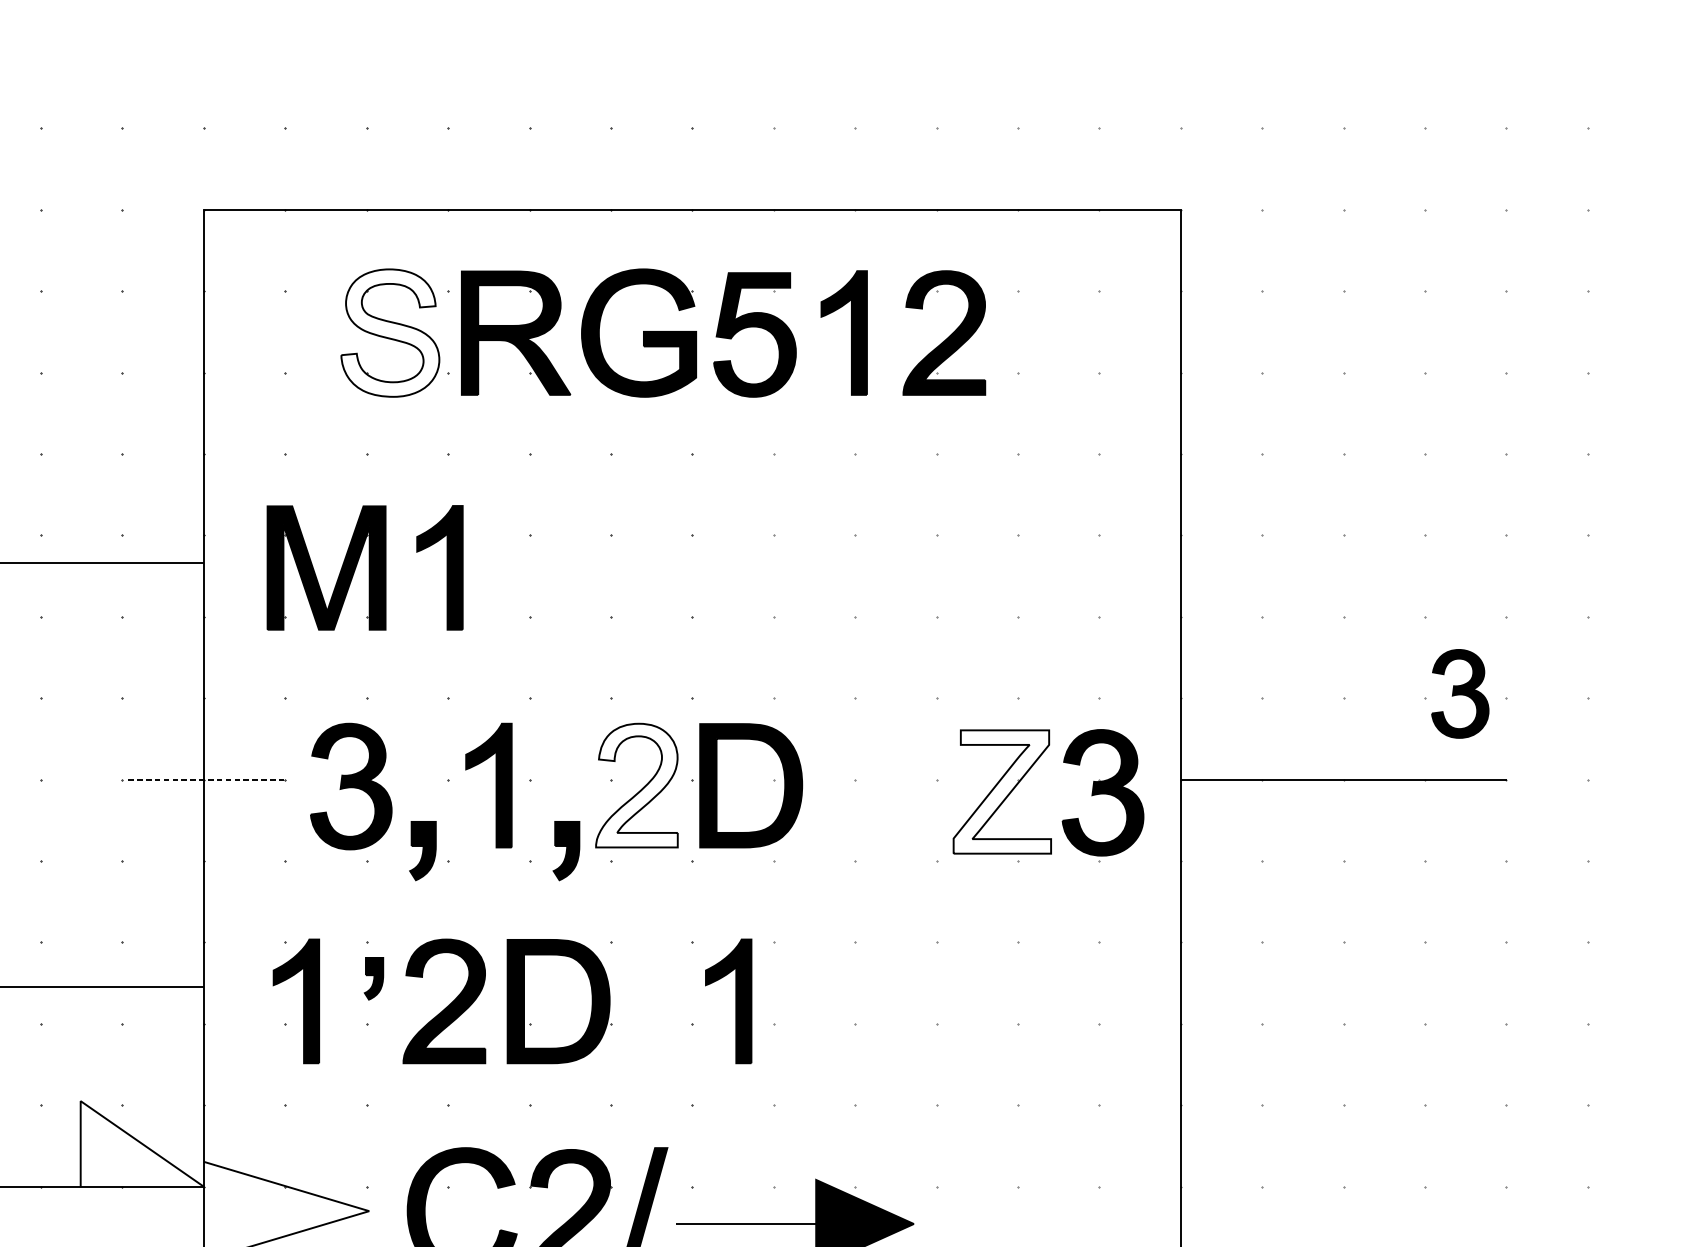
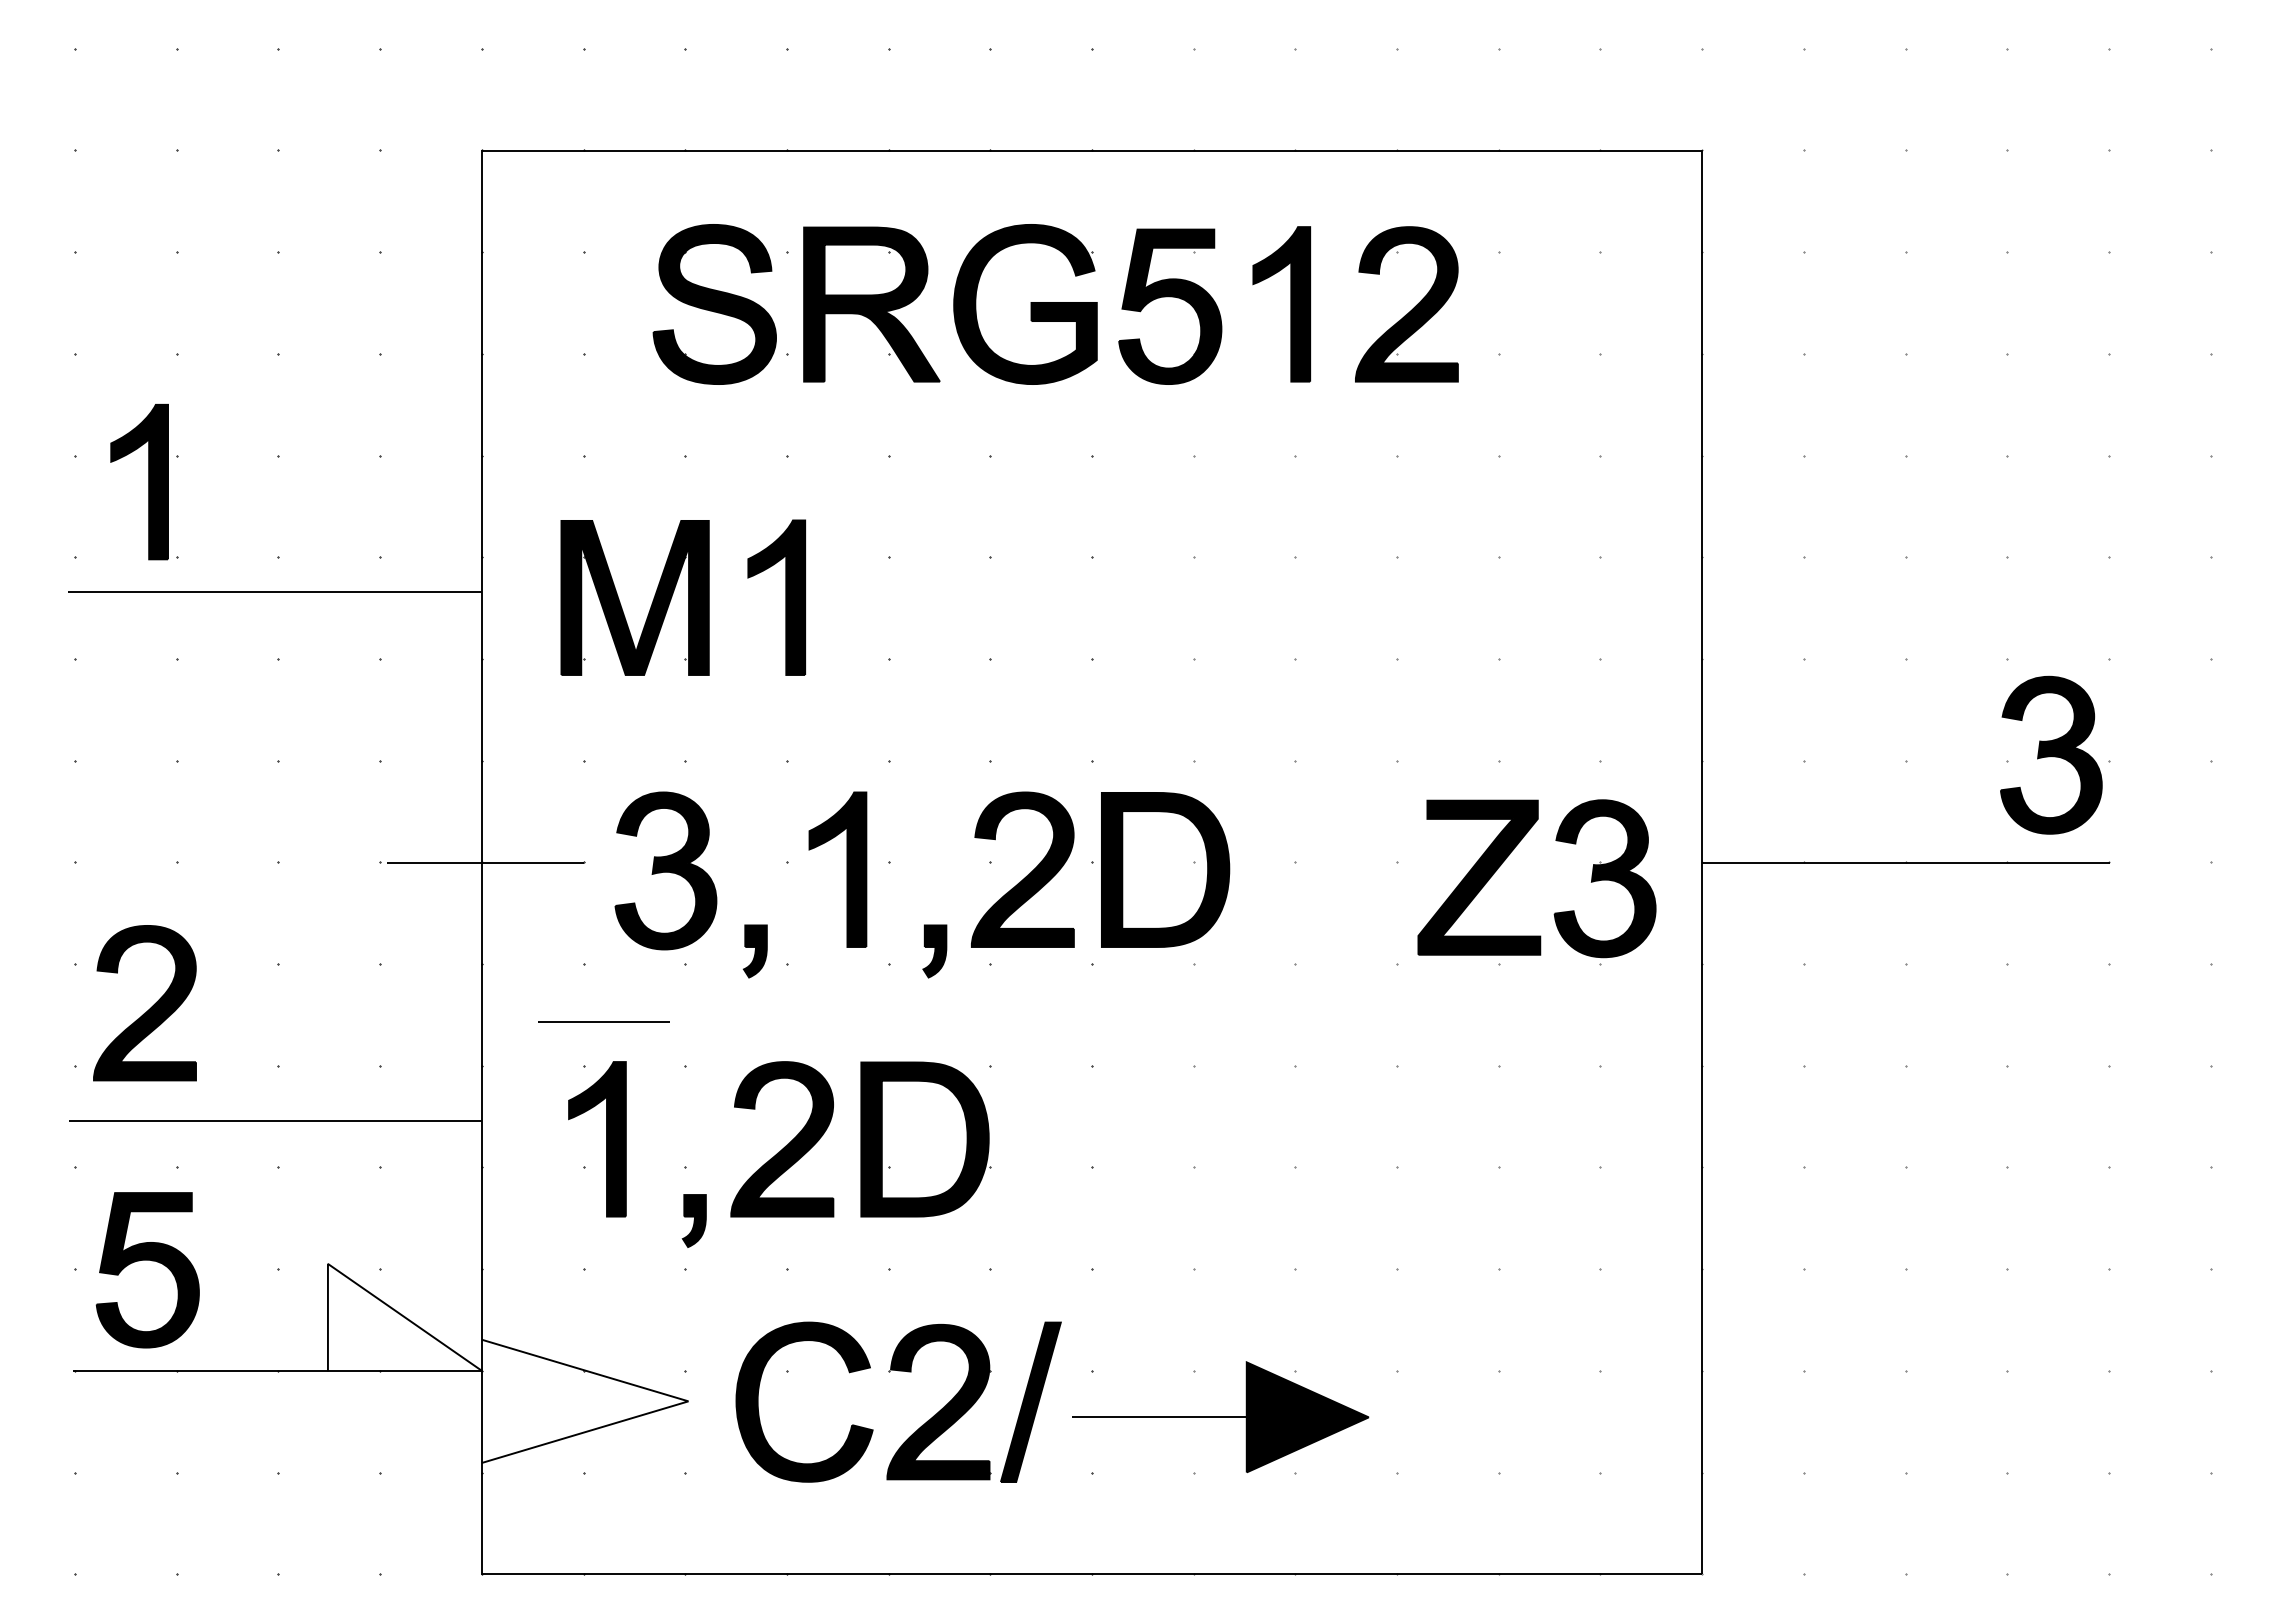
fill: (390, 333) -> (714, 304), added
part: (1460, 693) -> (2051, 754), size x1.43
line: (206, 779) -> (485, 862), dashed -> solid
fill: (636, 785) -> (1022, 869), added
fill: (1002, 791) -> (1479, 877), added
part: (422, 851) -> (754, 951), size x0.71
part: (566, 851) -> (934, 951), size x0.71
line: (301, 907) -> (603, 1021), added
part: (373, 978) -> (693, 1220), moved
part: (735, 1001) -> (1146, 1139), removed

